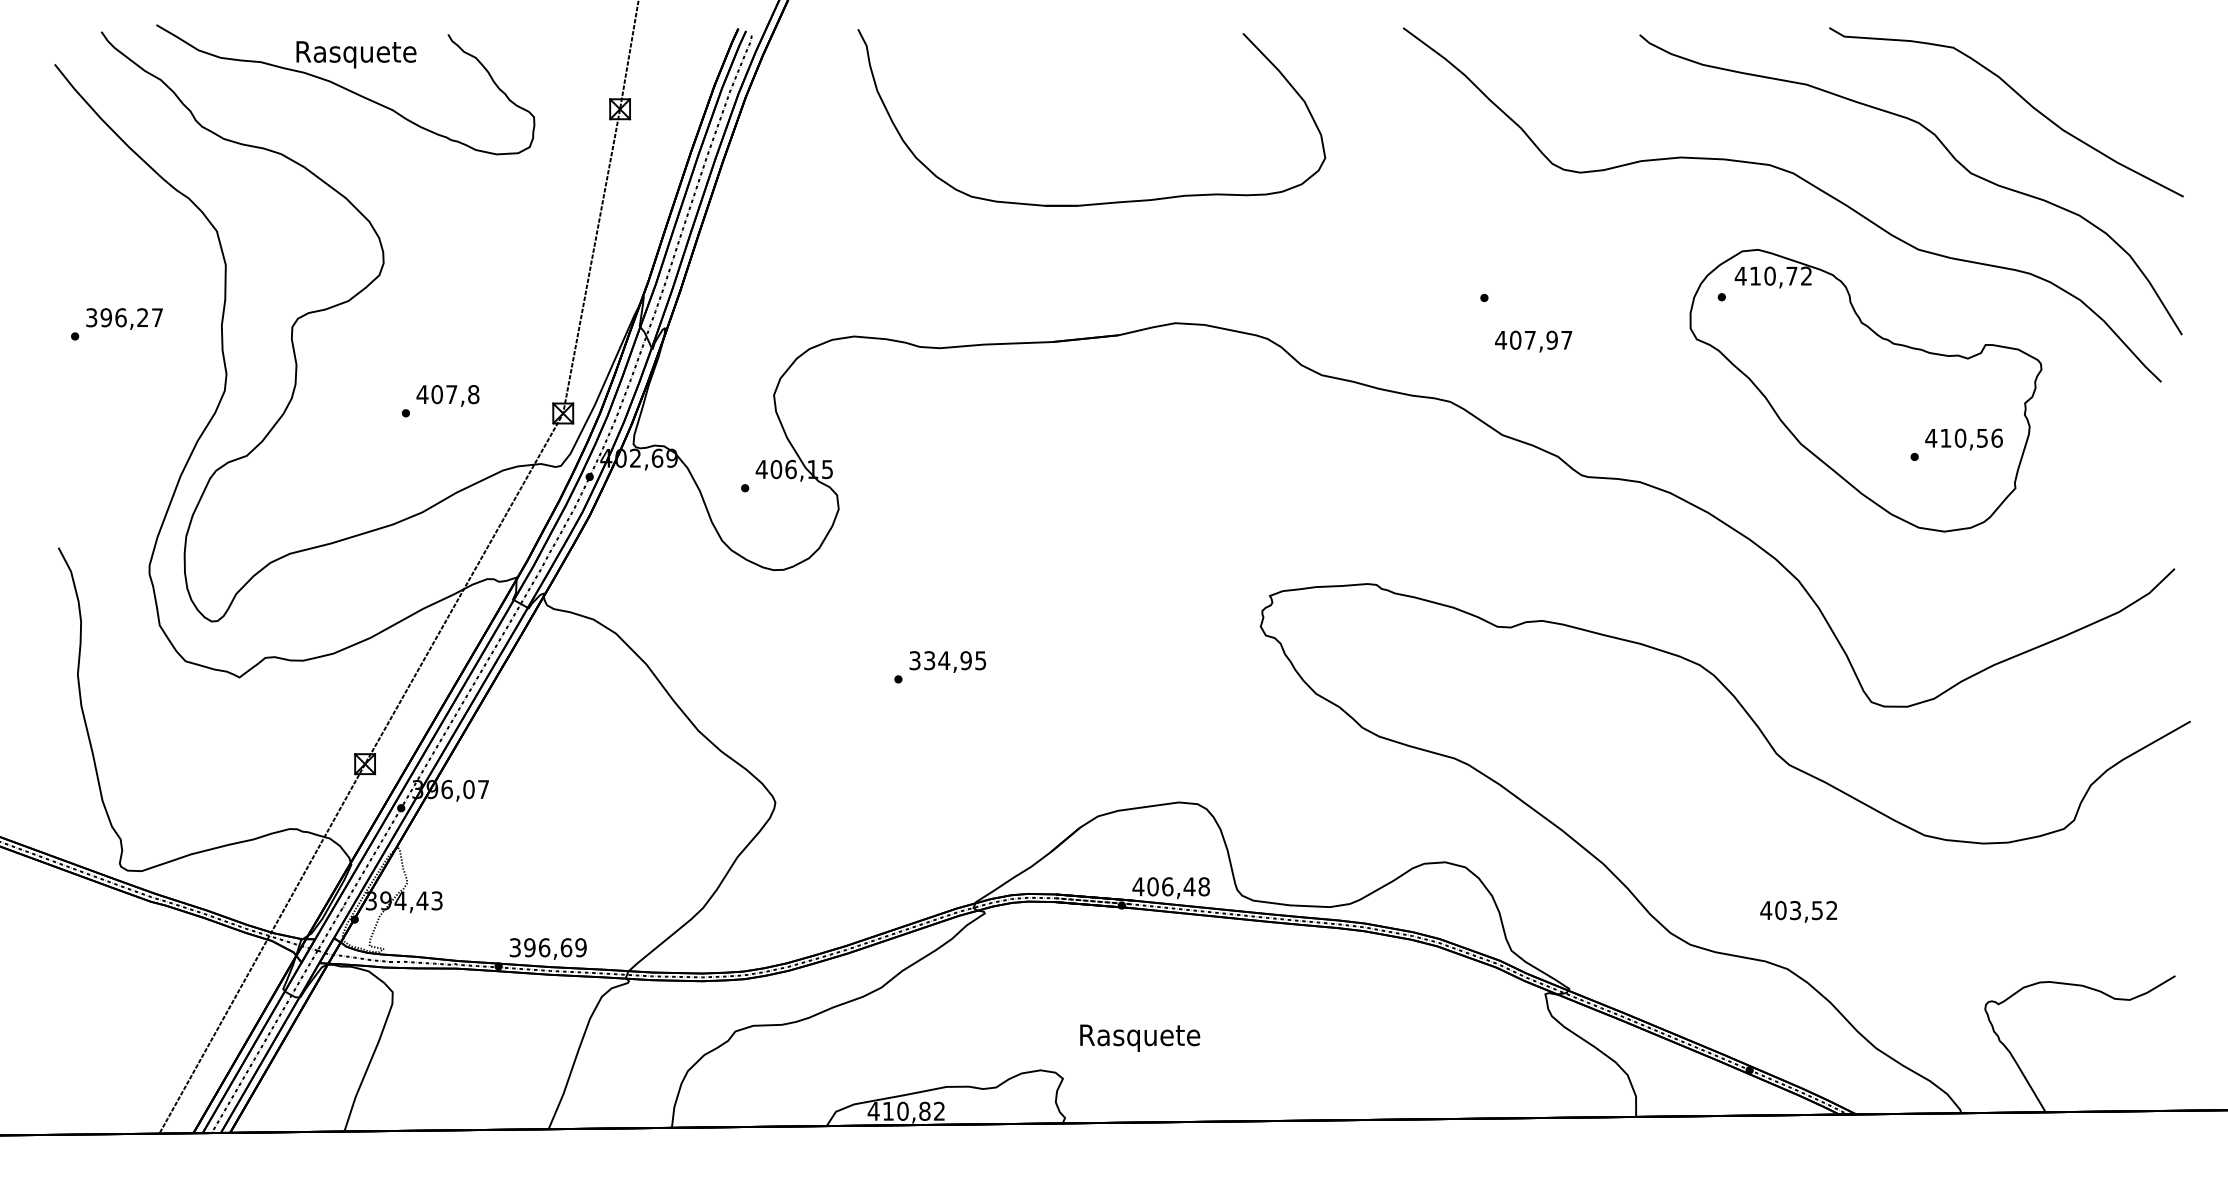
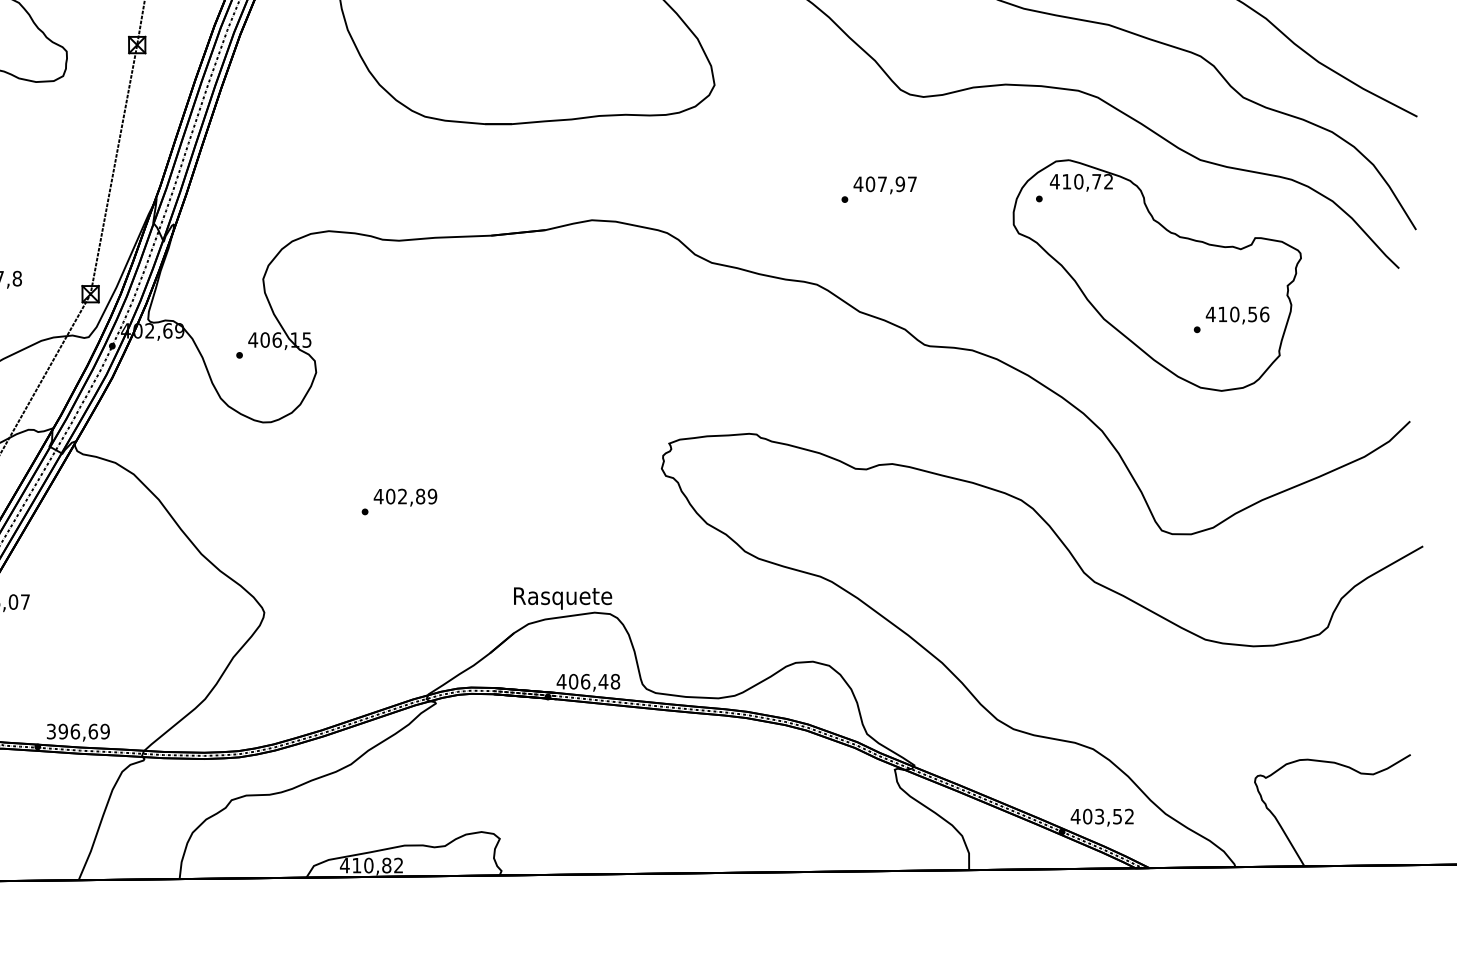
text: (1533, 341) -> (885, 185), moved
text: (947, 660) -> (405, 496), 334,95 -> 402,89
text: (1798, 911) -> (1102, 817), moved
text: (1140, 1037) -> (563, 597), moved

